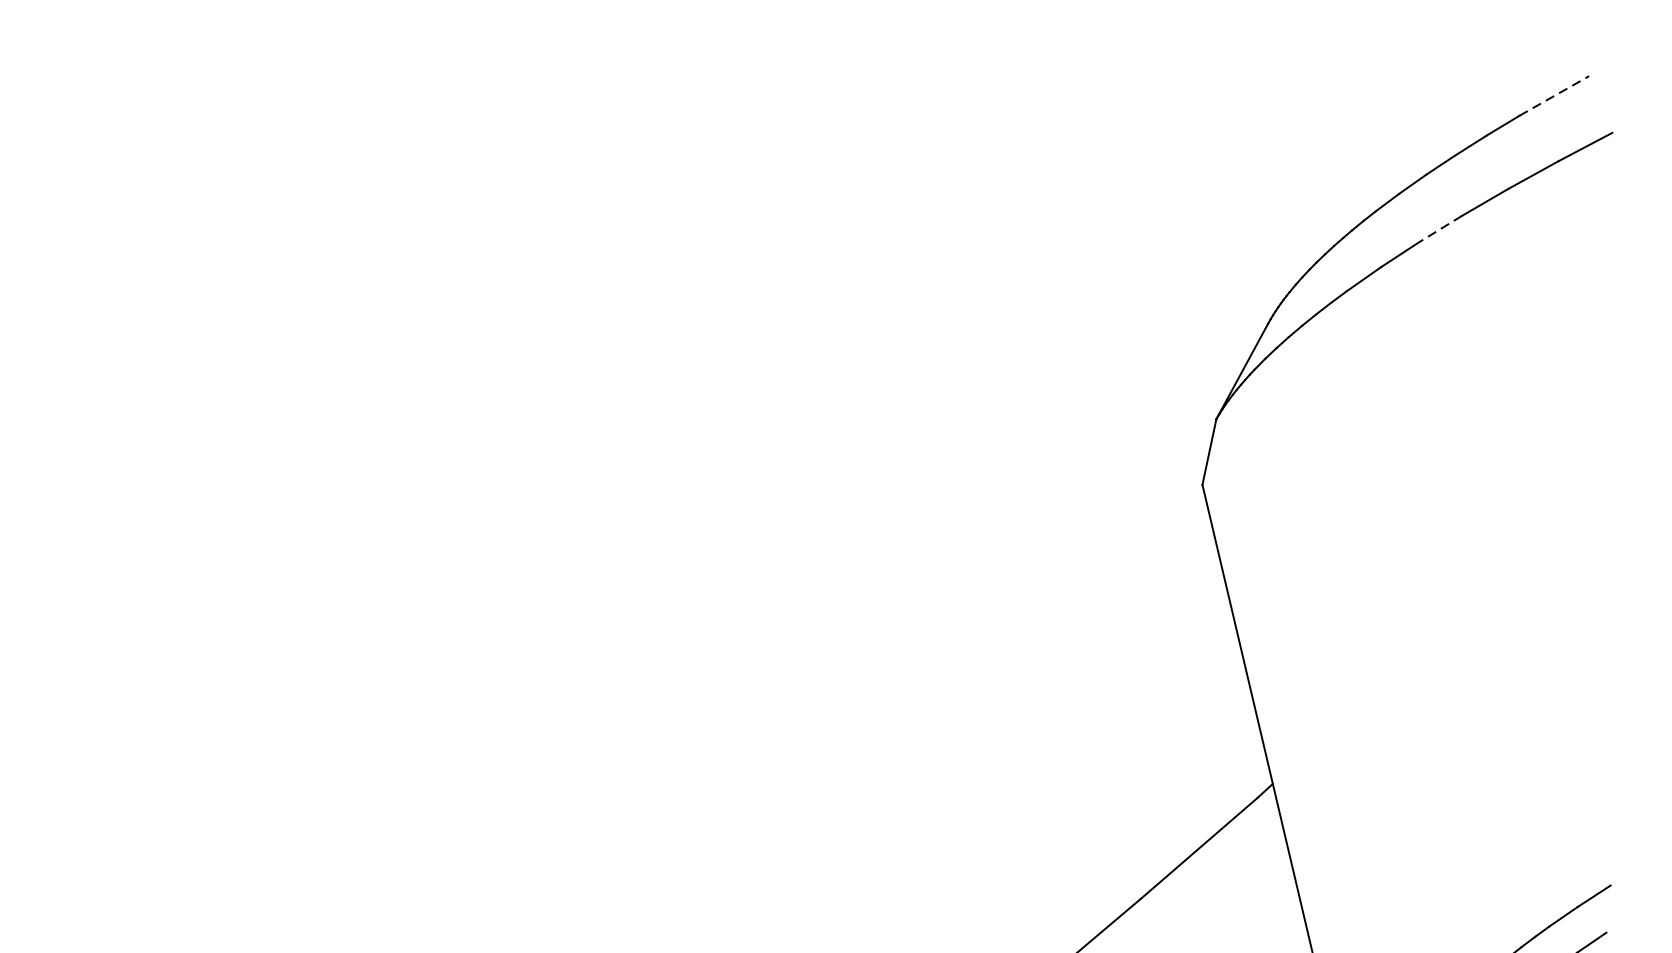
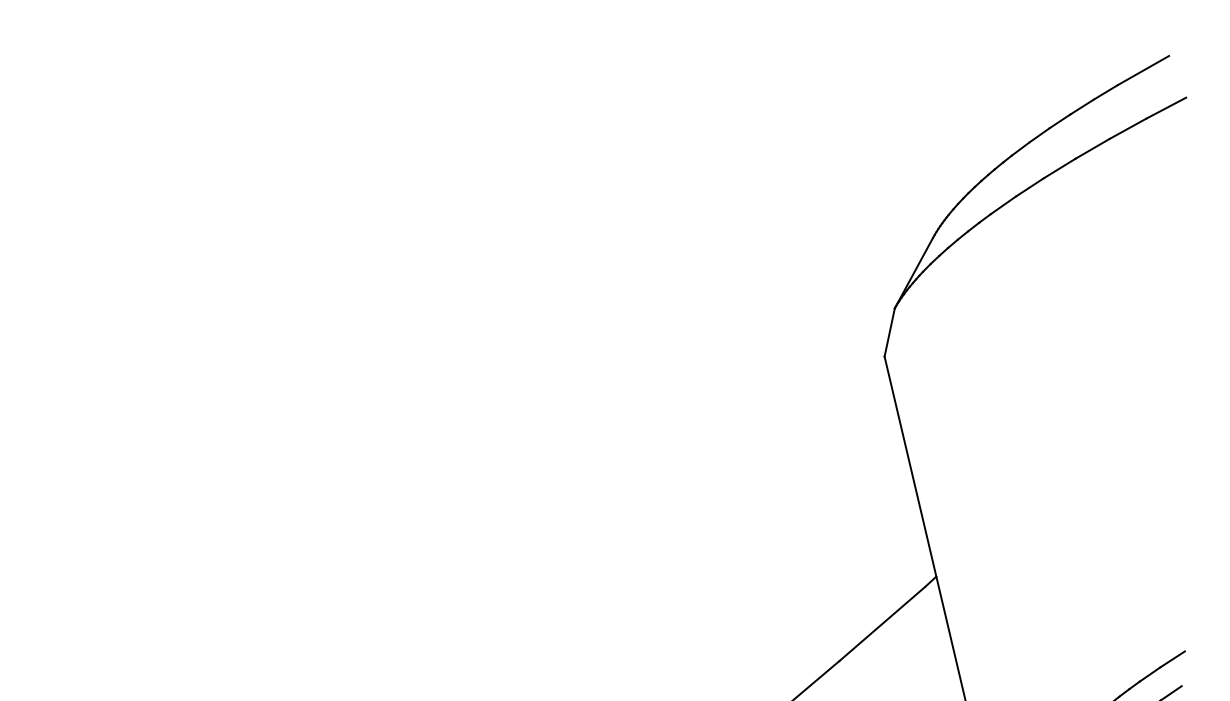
line: (1554, 95) -> (1143, 70), dashed -> solid
line: (1440, 229) -> (1059, 168), dashed -> solid

